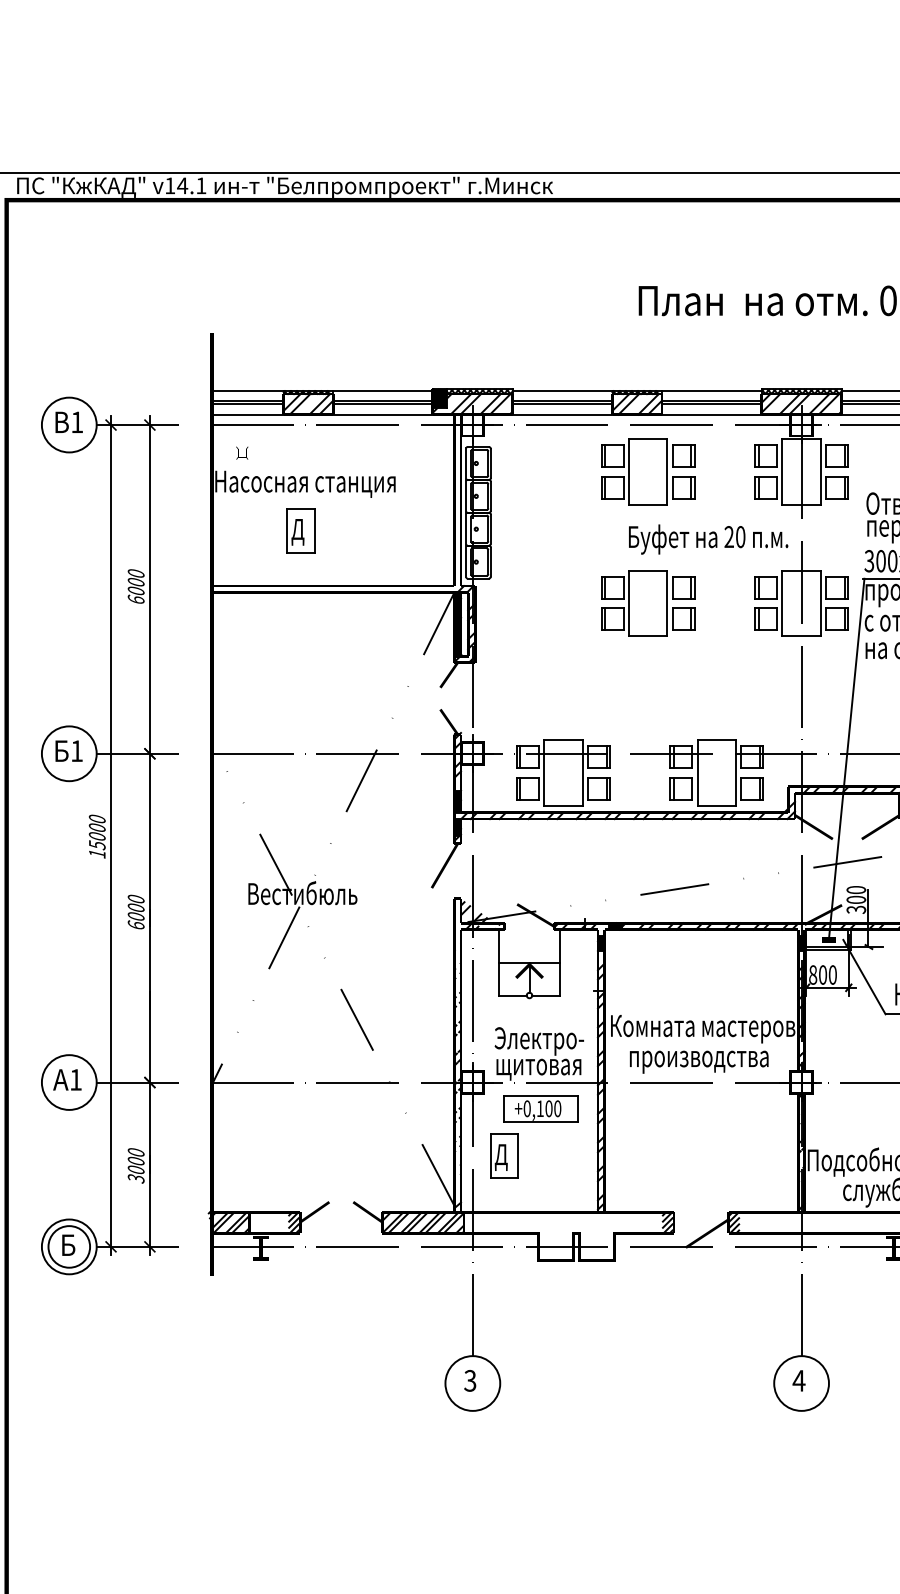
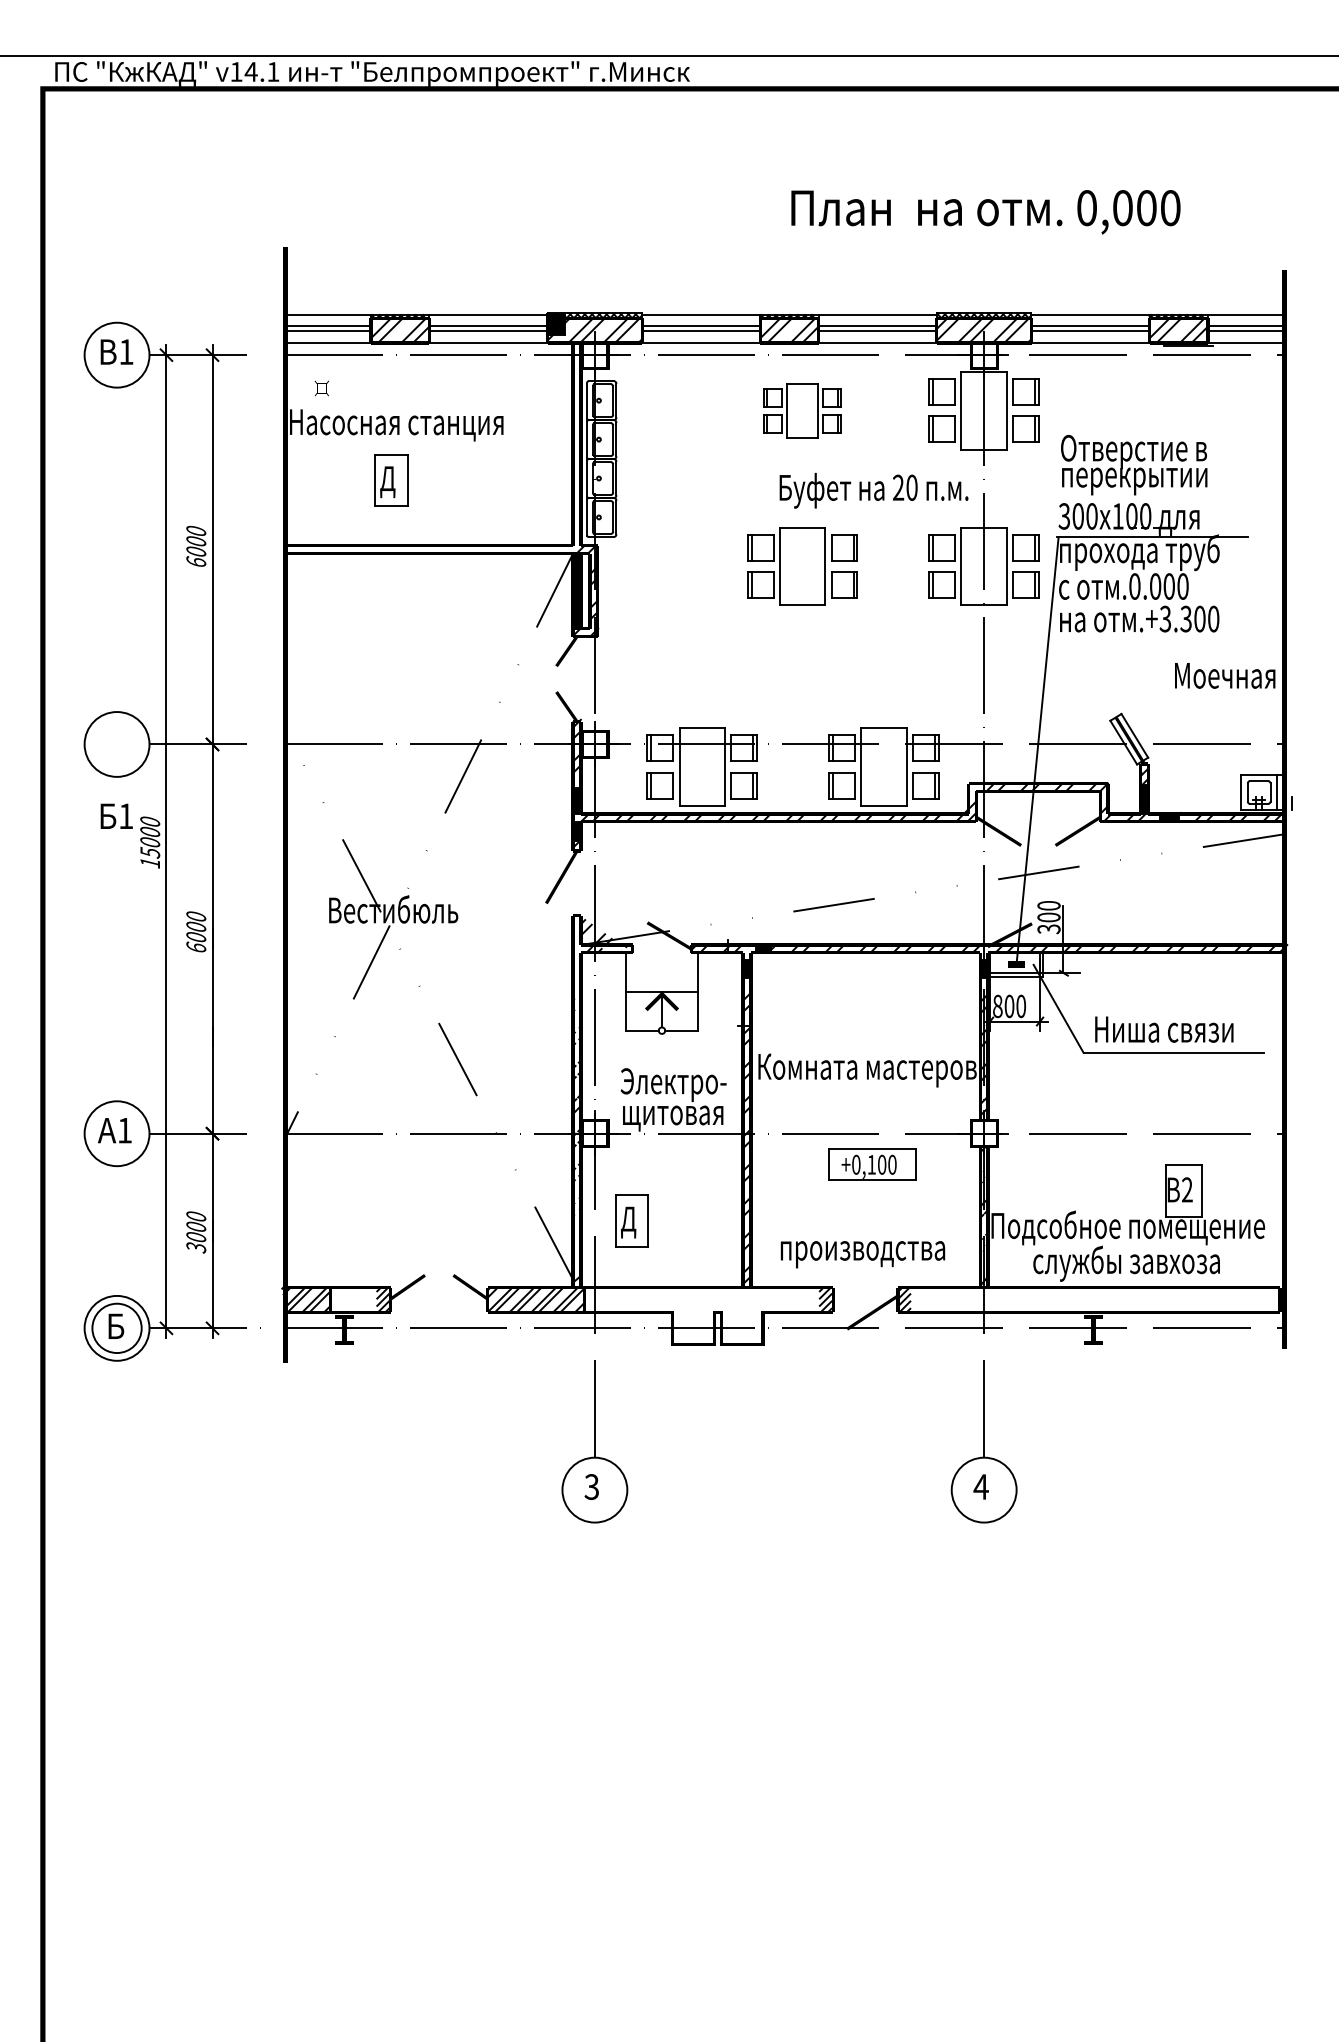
part: (648, 471) -> (802, 410), size x0.7
text: (68, 750) -> (116, 815), moved
text: (698, 1062) -> (862, 1254), moved
part: (540, 1108) -> (872, 1164), moved

